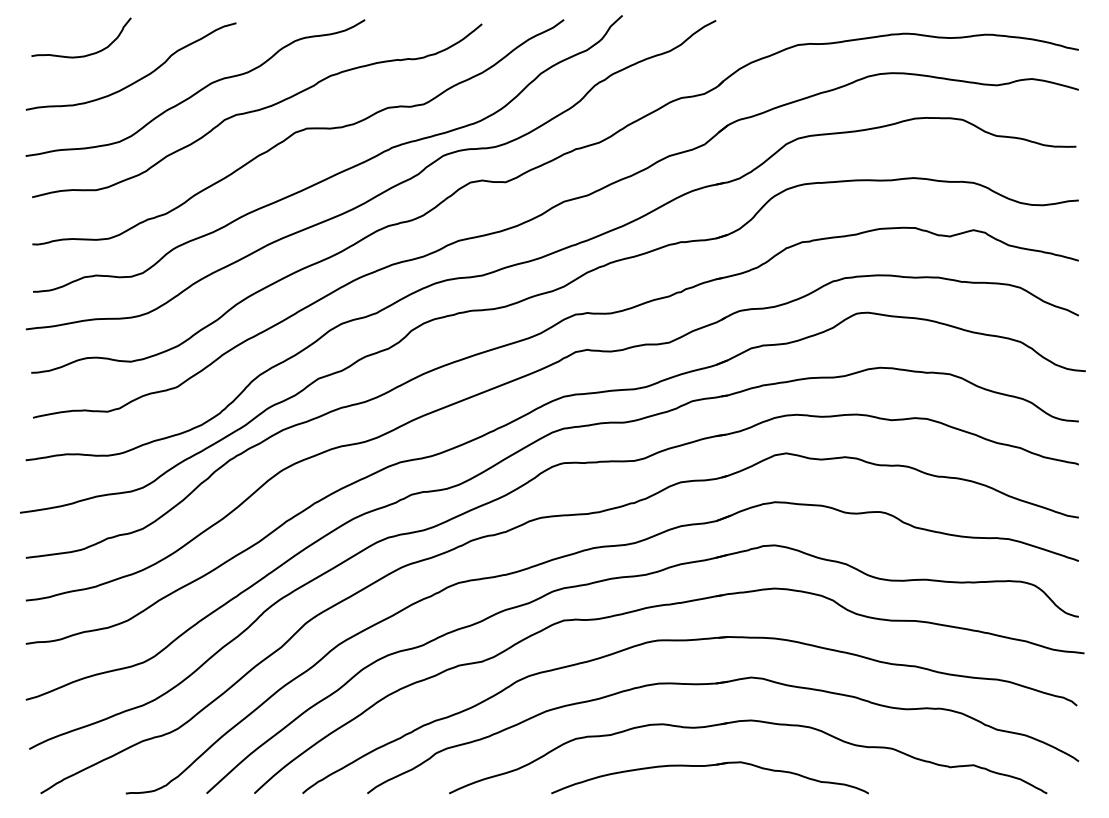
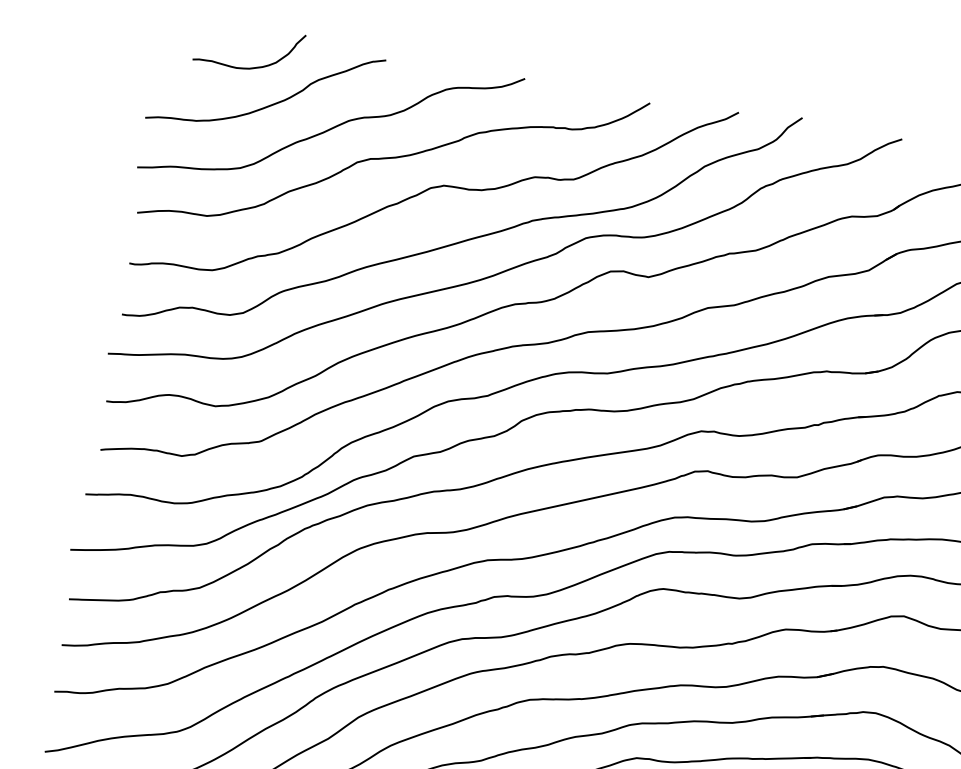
curve: (86, 54) -> (251, 67), moved

